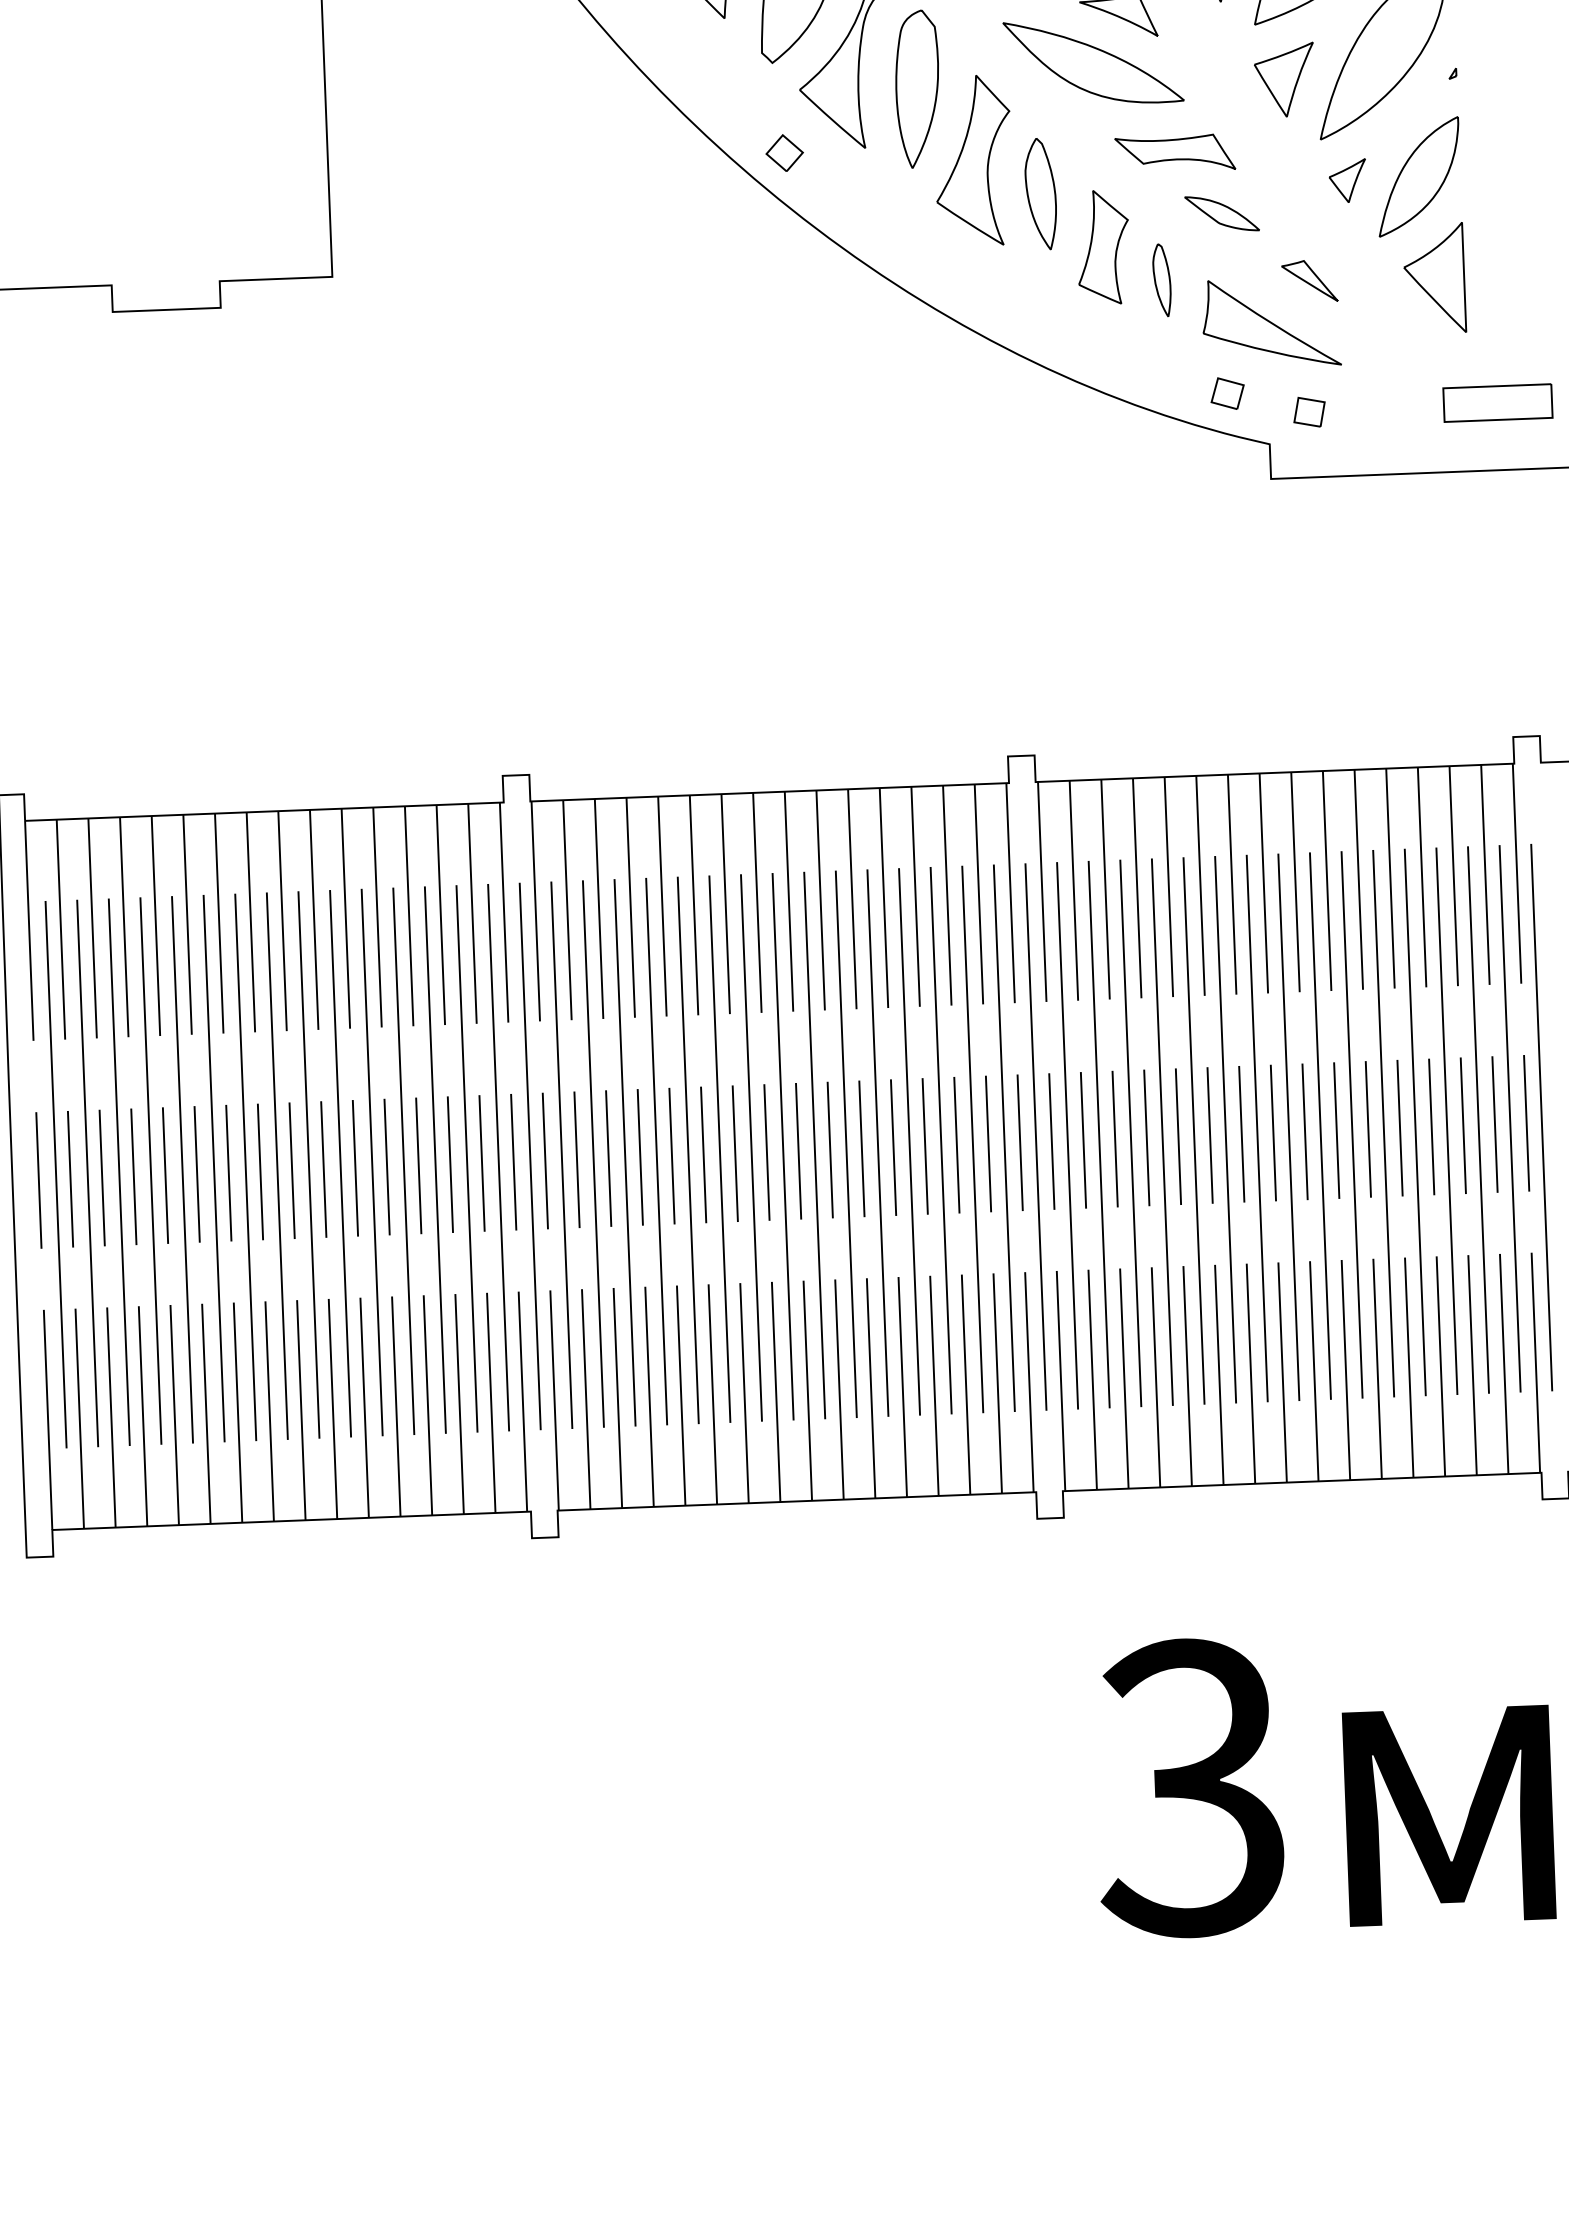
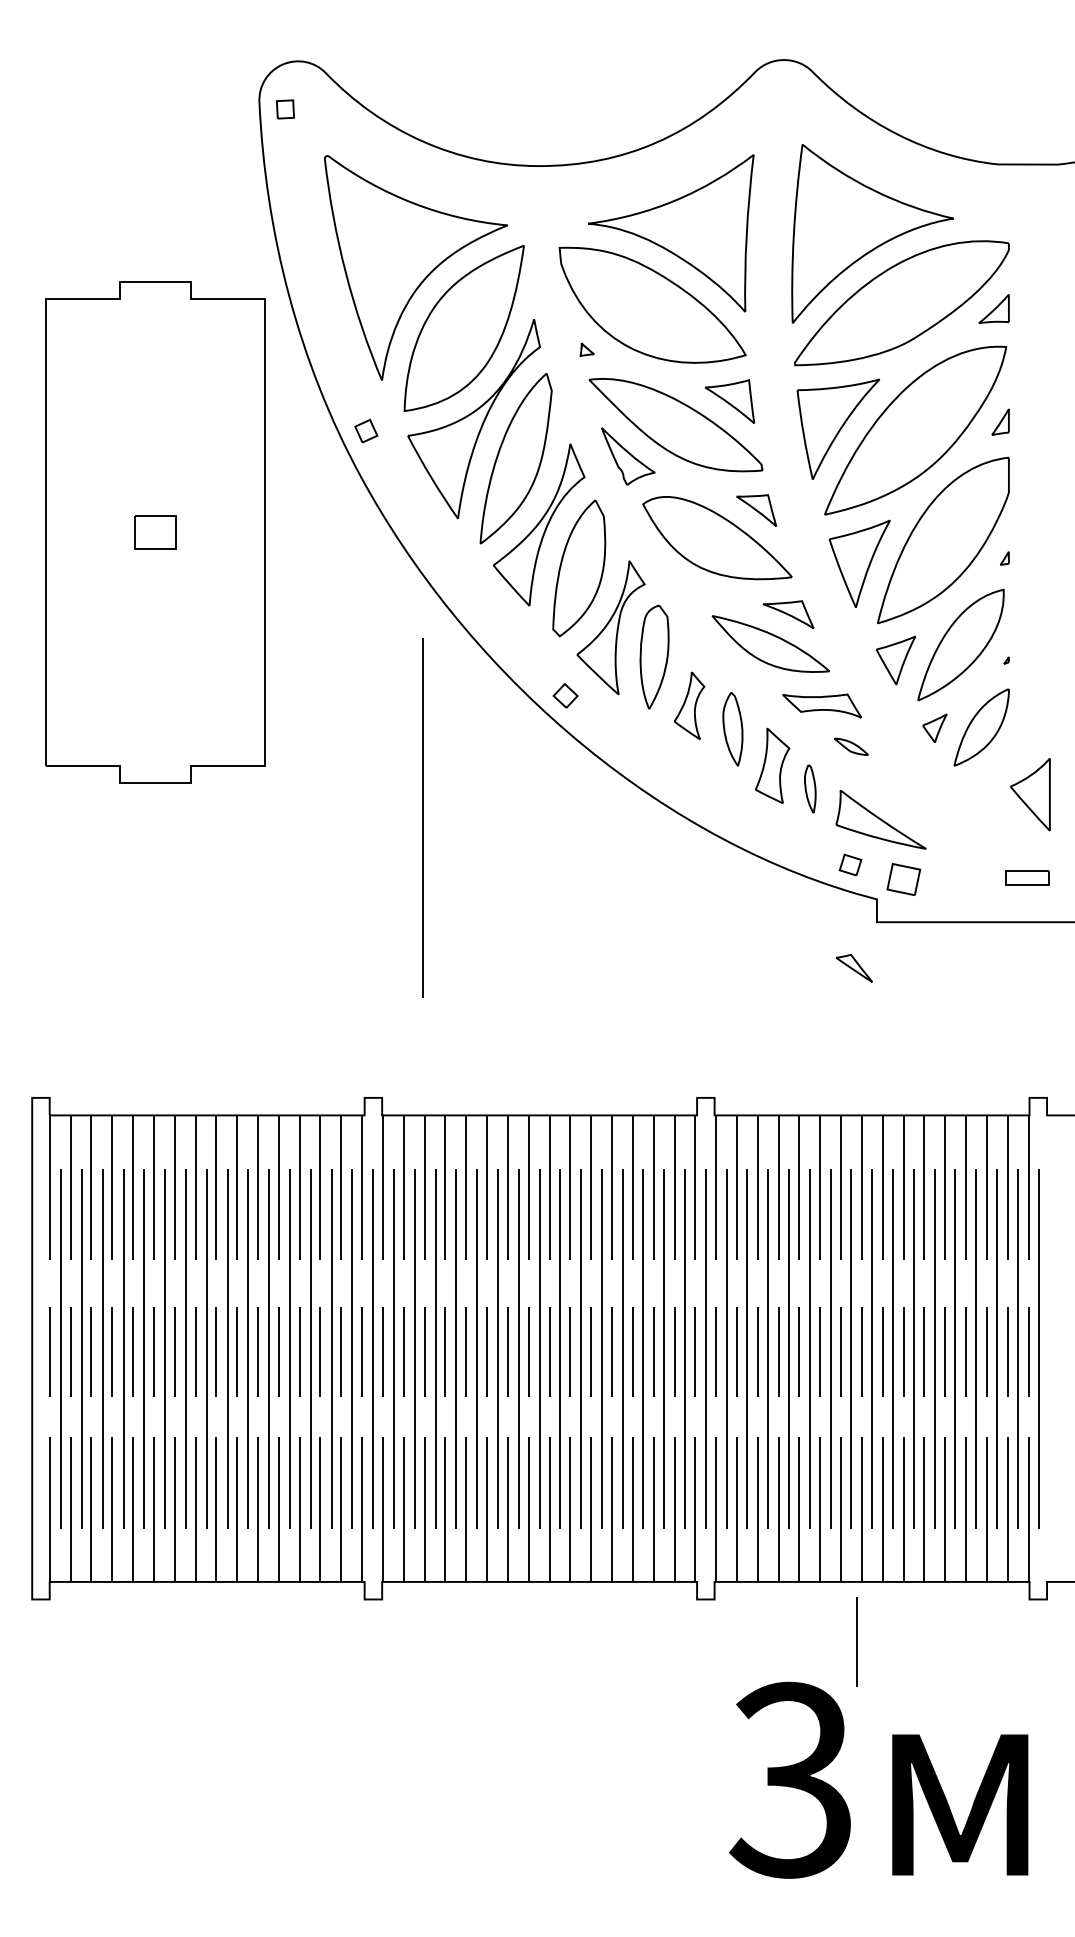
part: (973, 160) -> (689, 705), size x0.6
part: (1220, 213) -> (850, 746), size x0.7
part: (1434, 278) -> (1030, 794), moved
part: (1308, 281) -> (853, 968), moved
line: (574, 346) -> (422, 817), added
part: (1497, 402) -> (1027, 877), size x0.6
part: (1308, 410) -> (903, 878), size x1.6
line: (1282, 1573) -> (856, 1641), added

